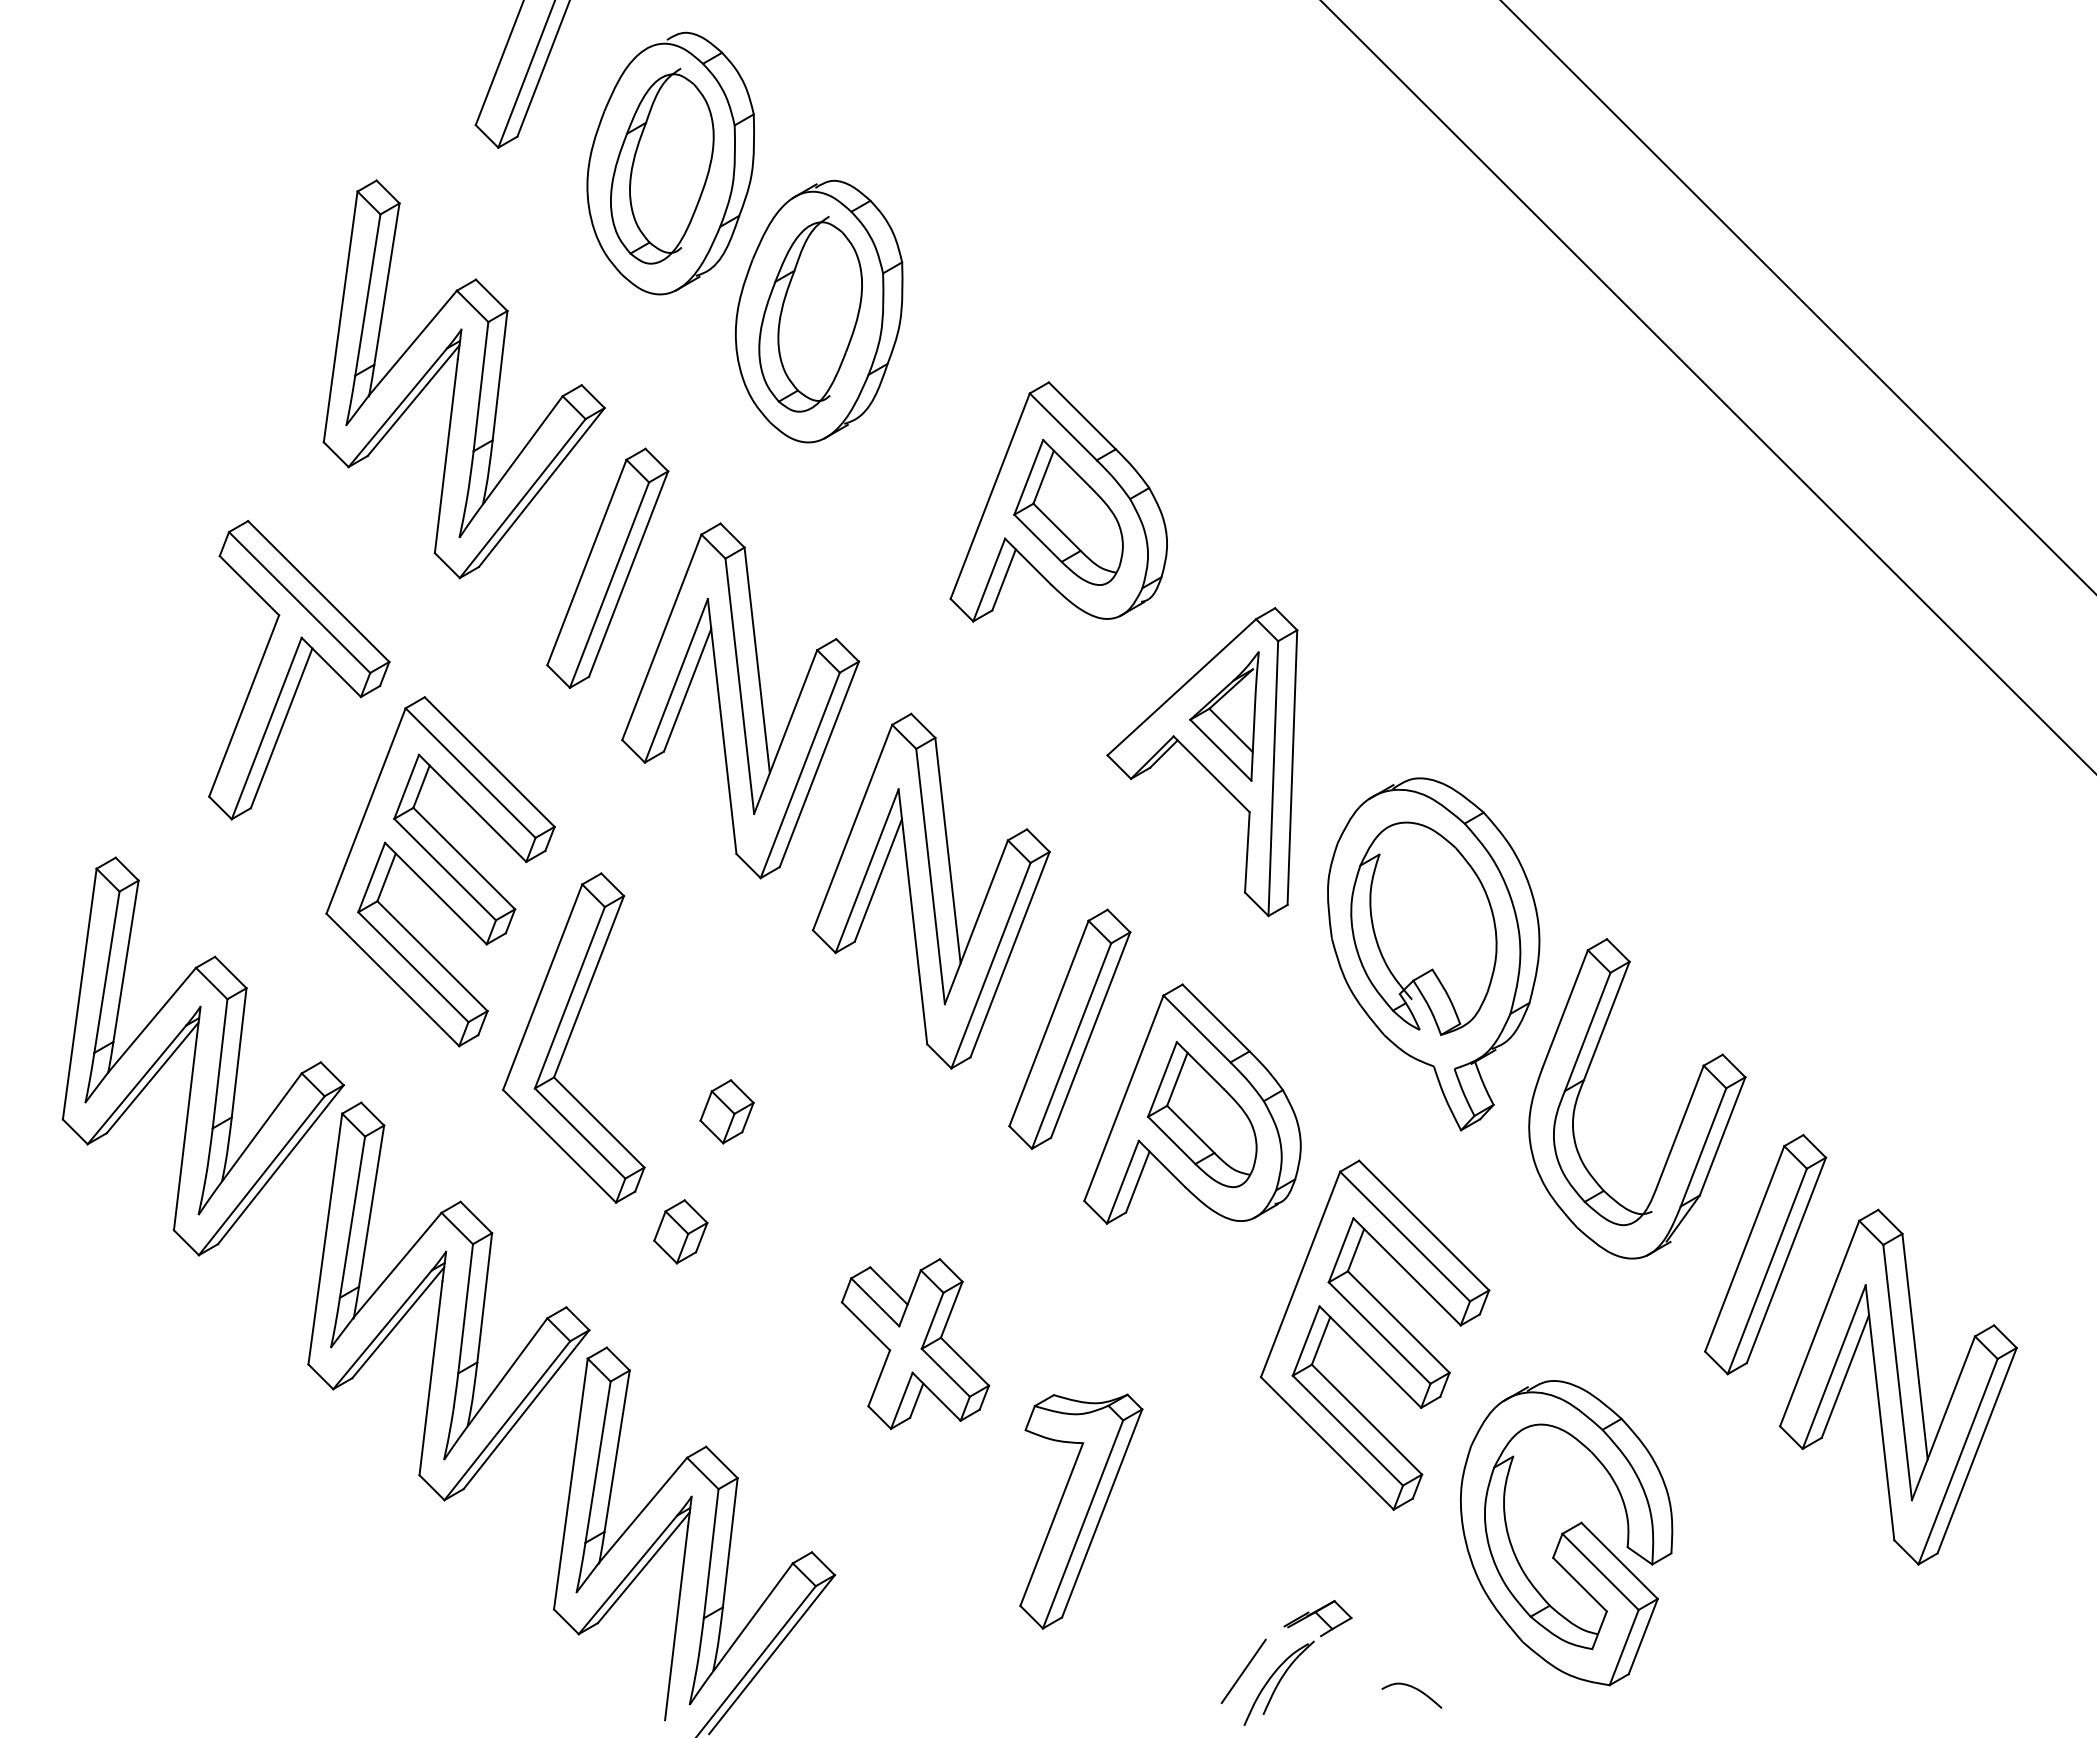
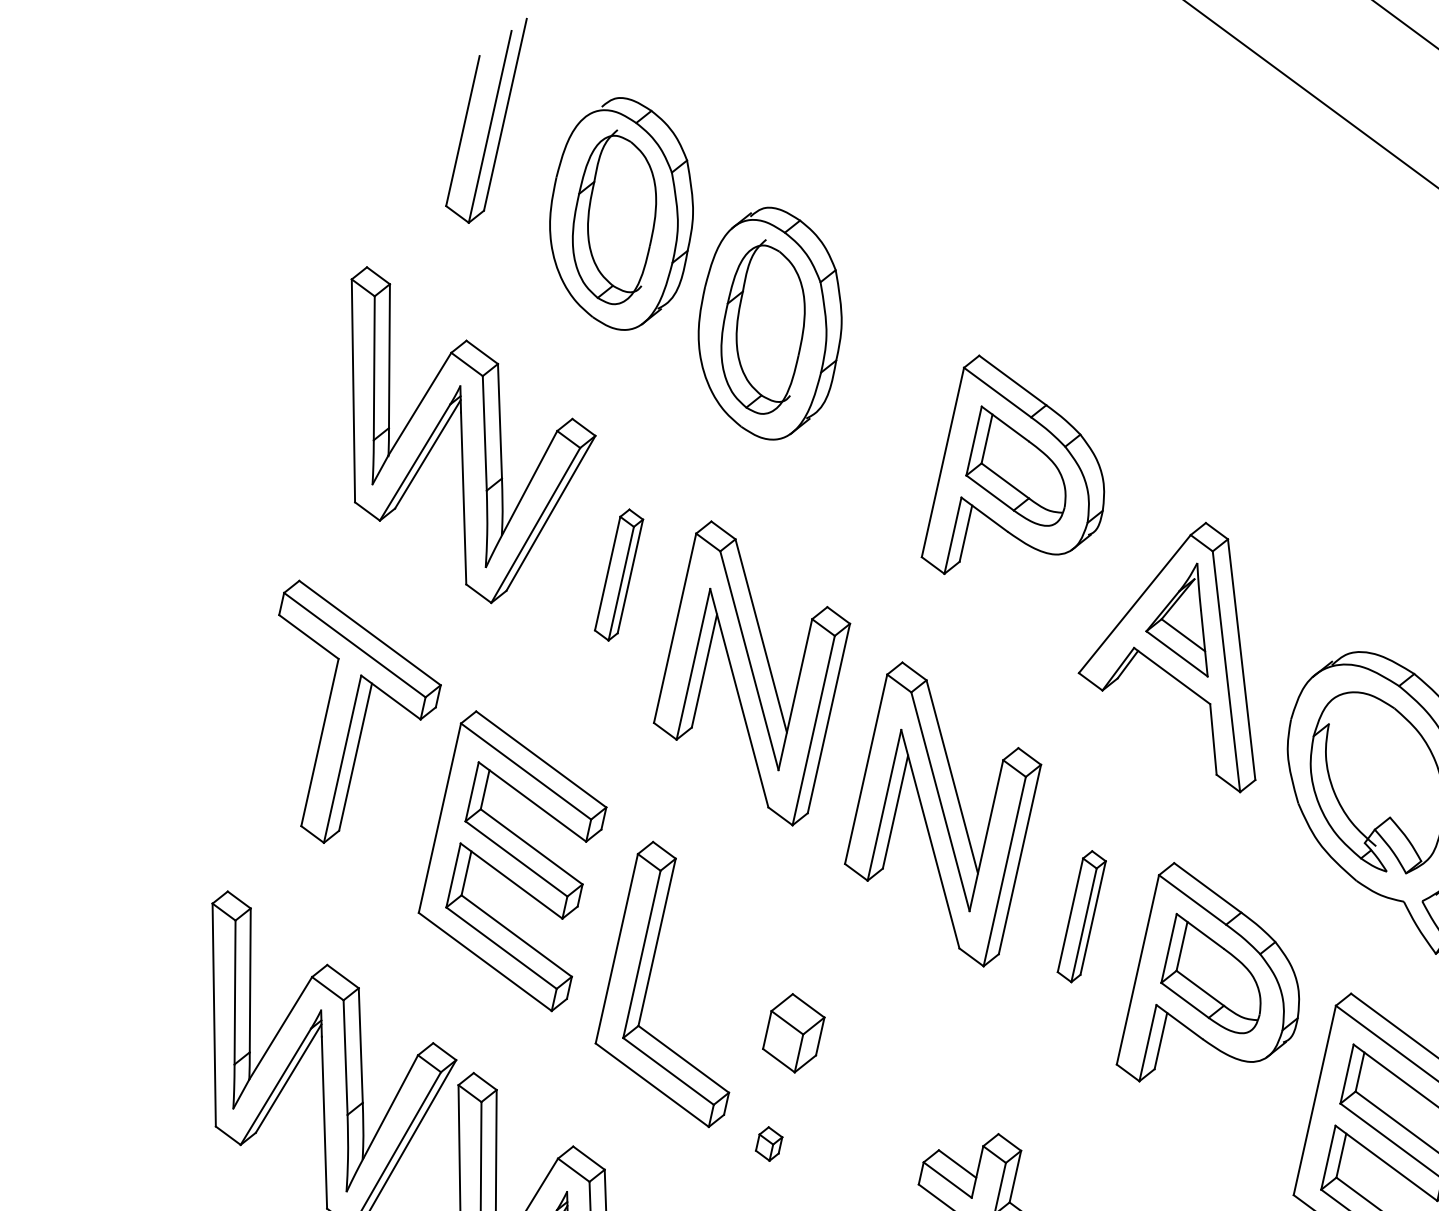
part: (607, 567) -> (618, 574), size x0.6
part: (1069, 1028) -> (1081, 916), size x0.6
part: (726, 1111) -> (793, 1033), size x1.4
part: (680, 1231) -> (768, 1143), size x0.6

